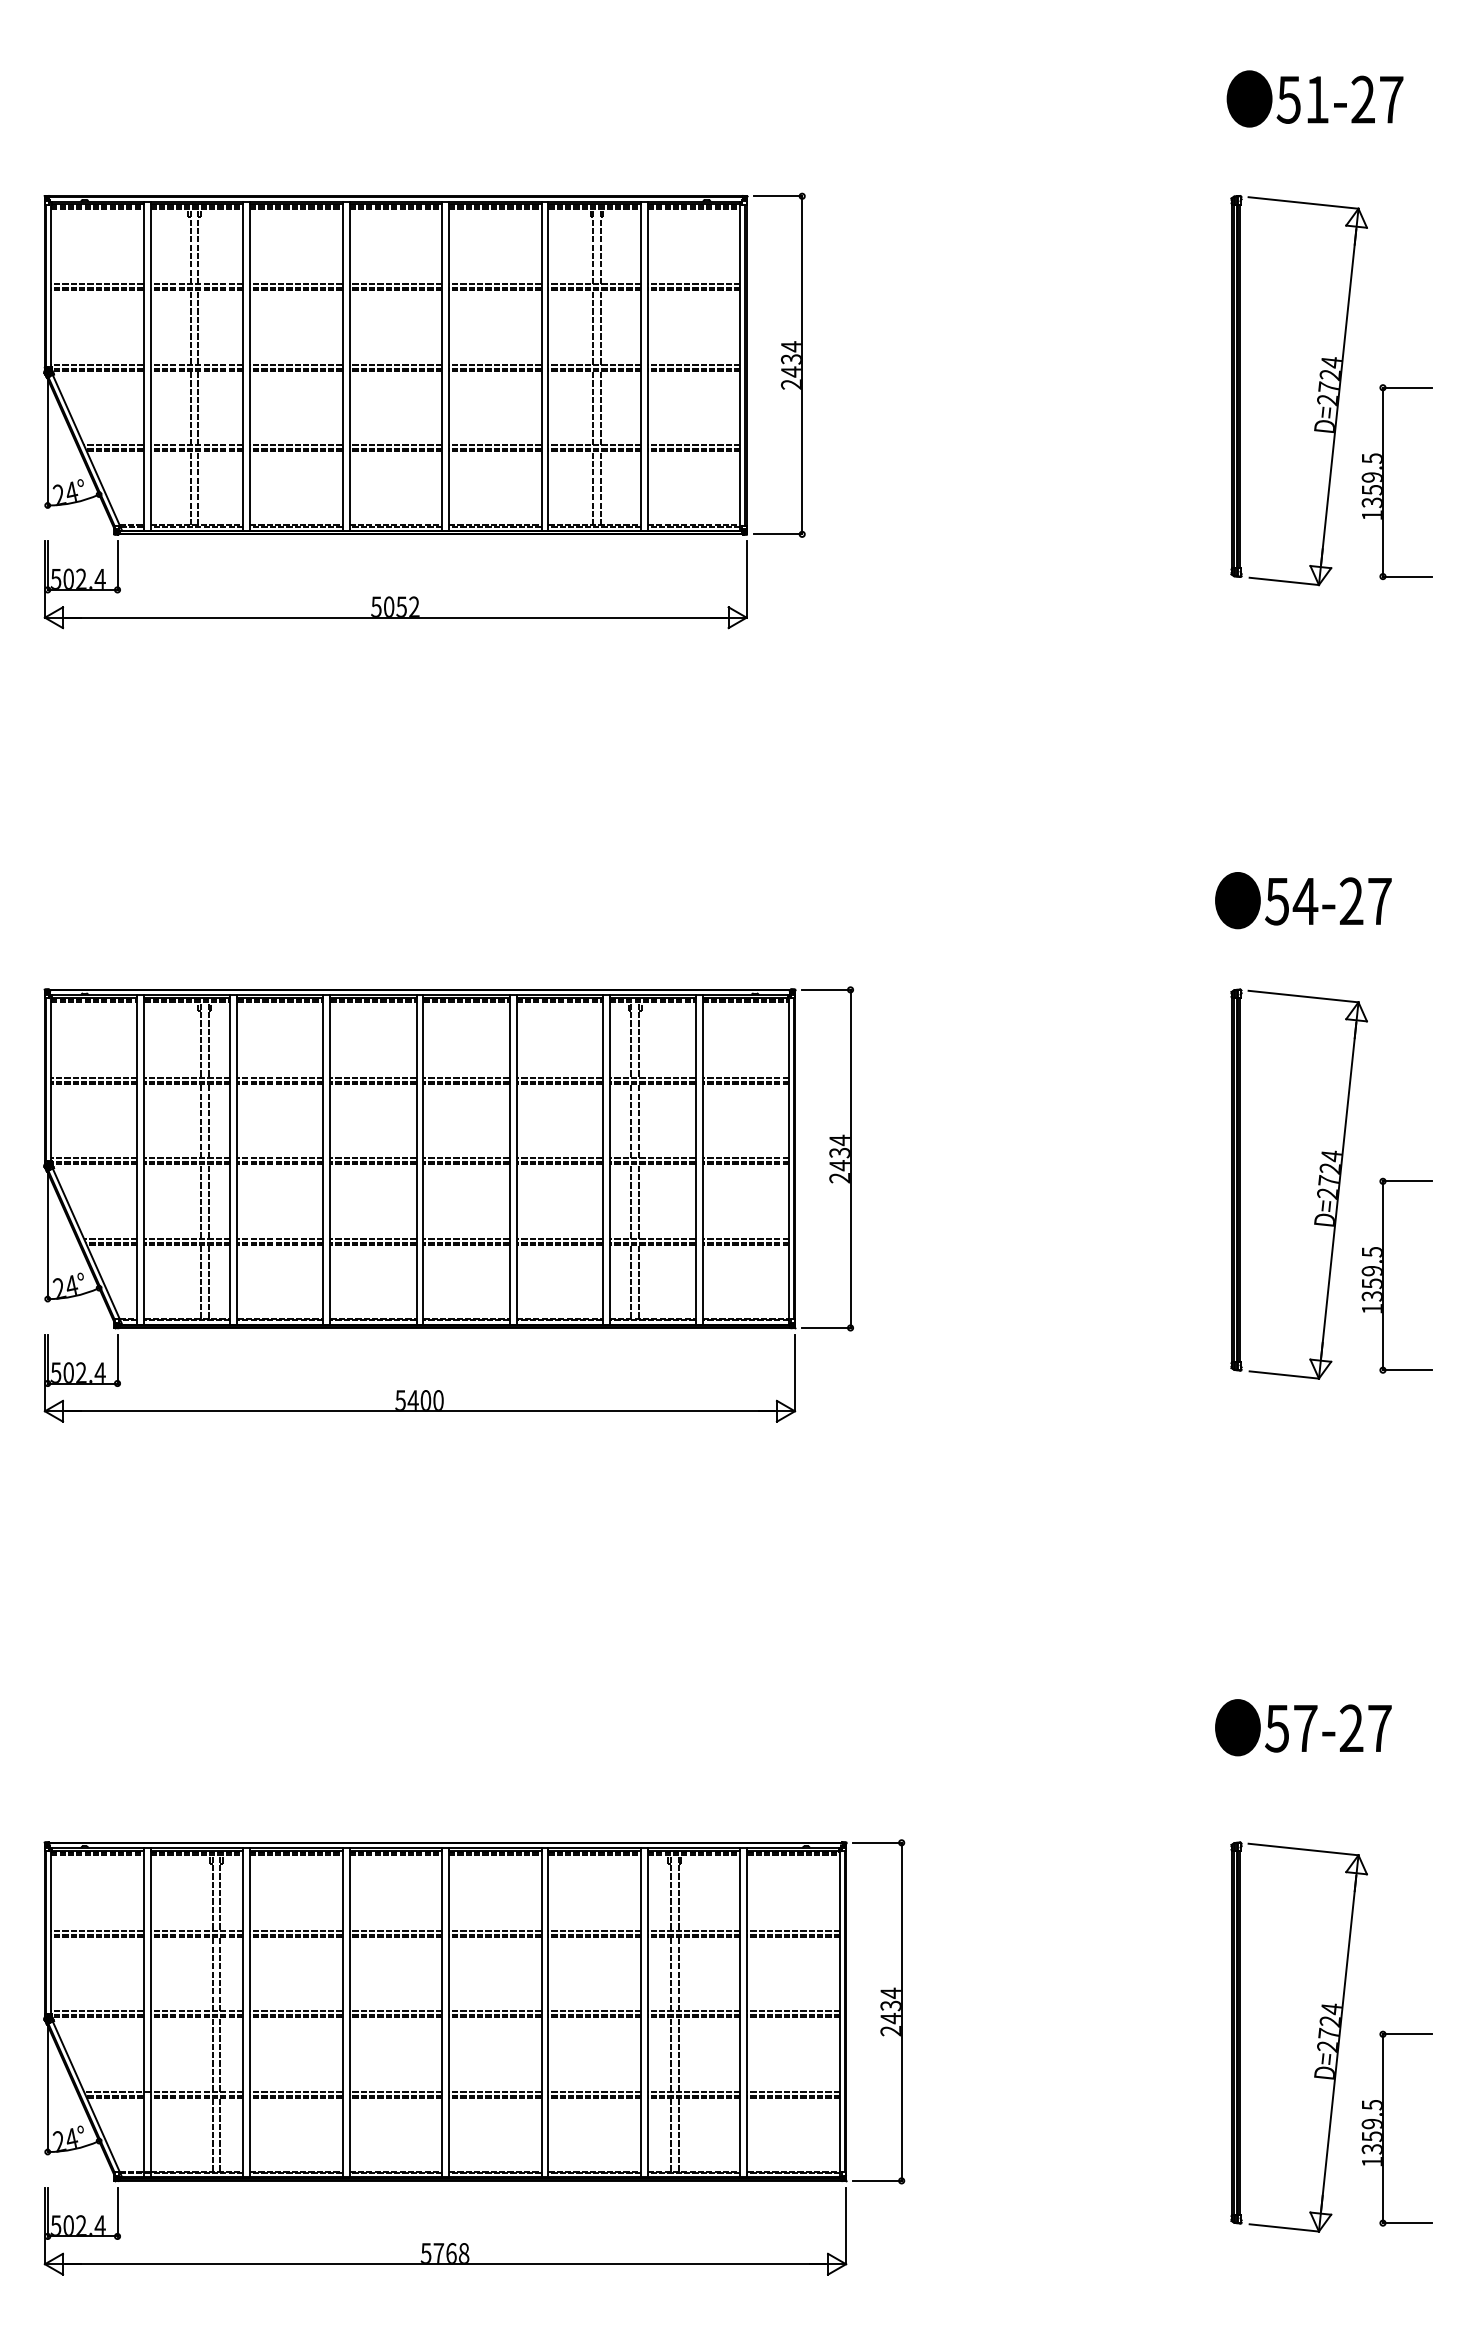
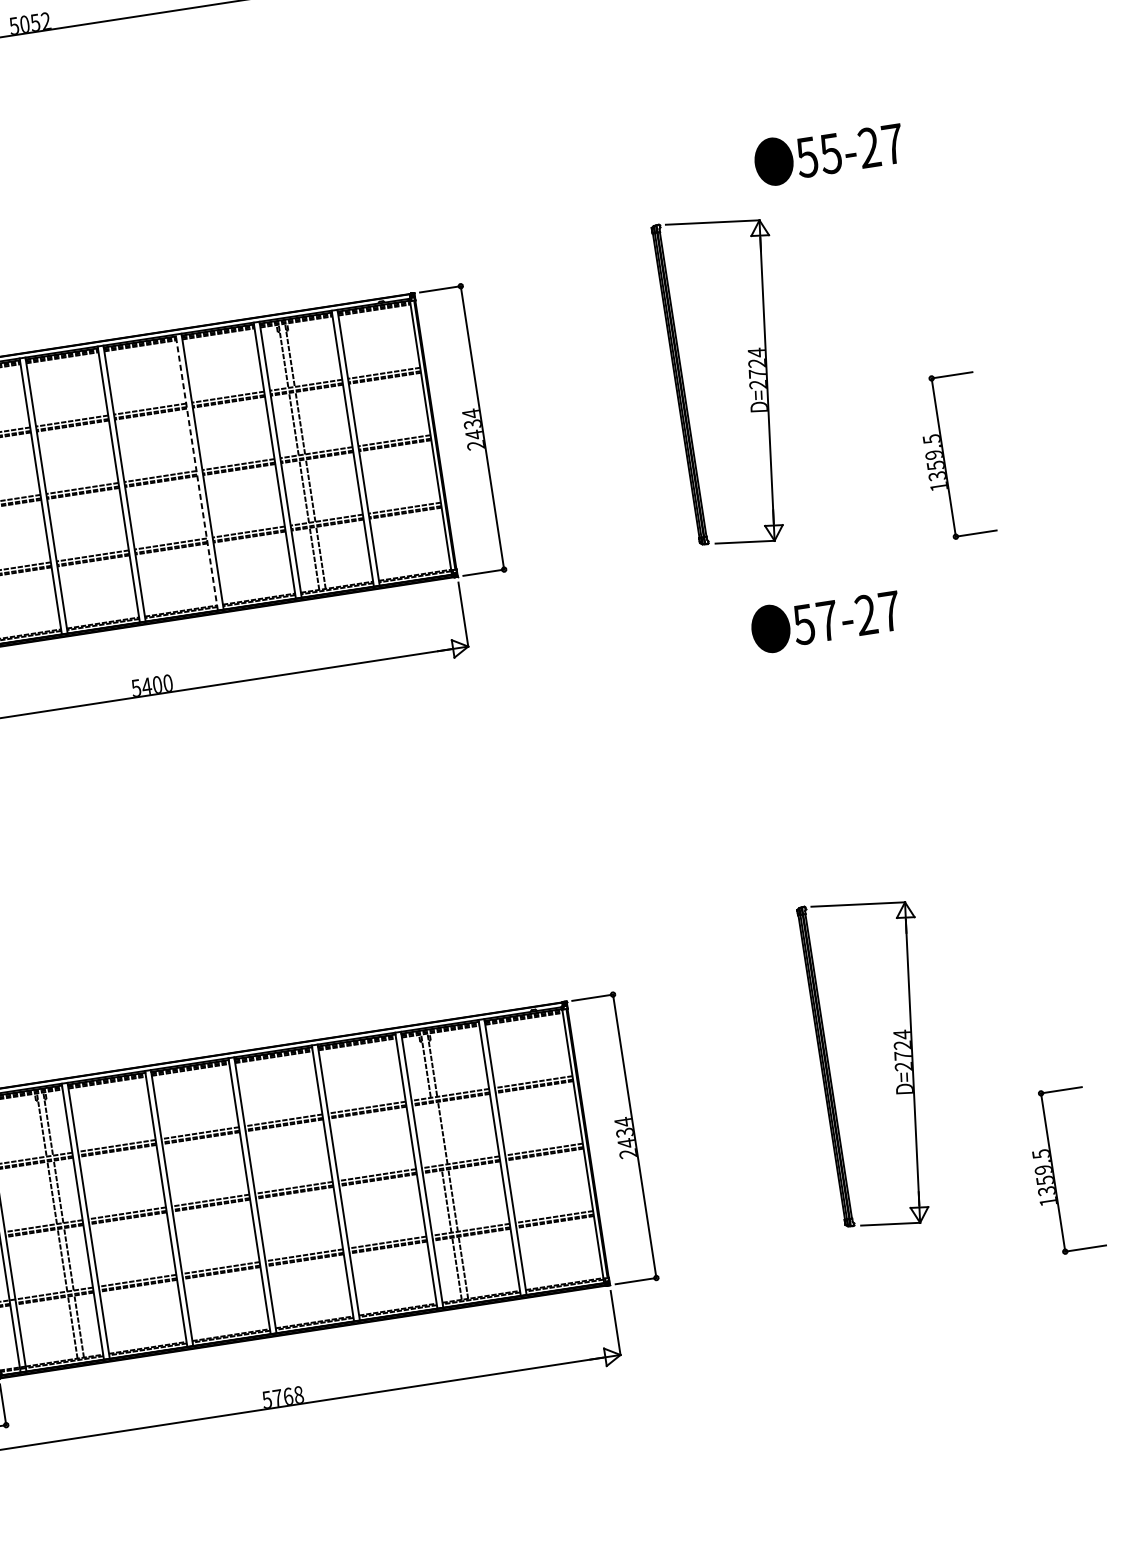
text: (1305, 901) -> (830, 153), 54-27 -> 55-27
line: (509, 1159) -> (196, 472), solid -> dashed
part: (1318, 1183) -> (749, 377), moved
text: (1303, 1727) -> (825, 620), moved
line: (670, 1973) -> (436, 1133), removed
part: (1318, 2036) -> (894, 1059), moved

